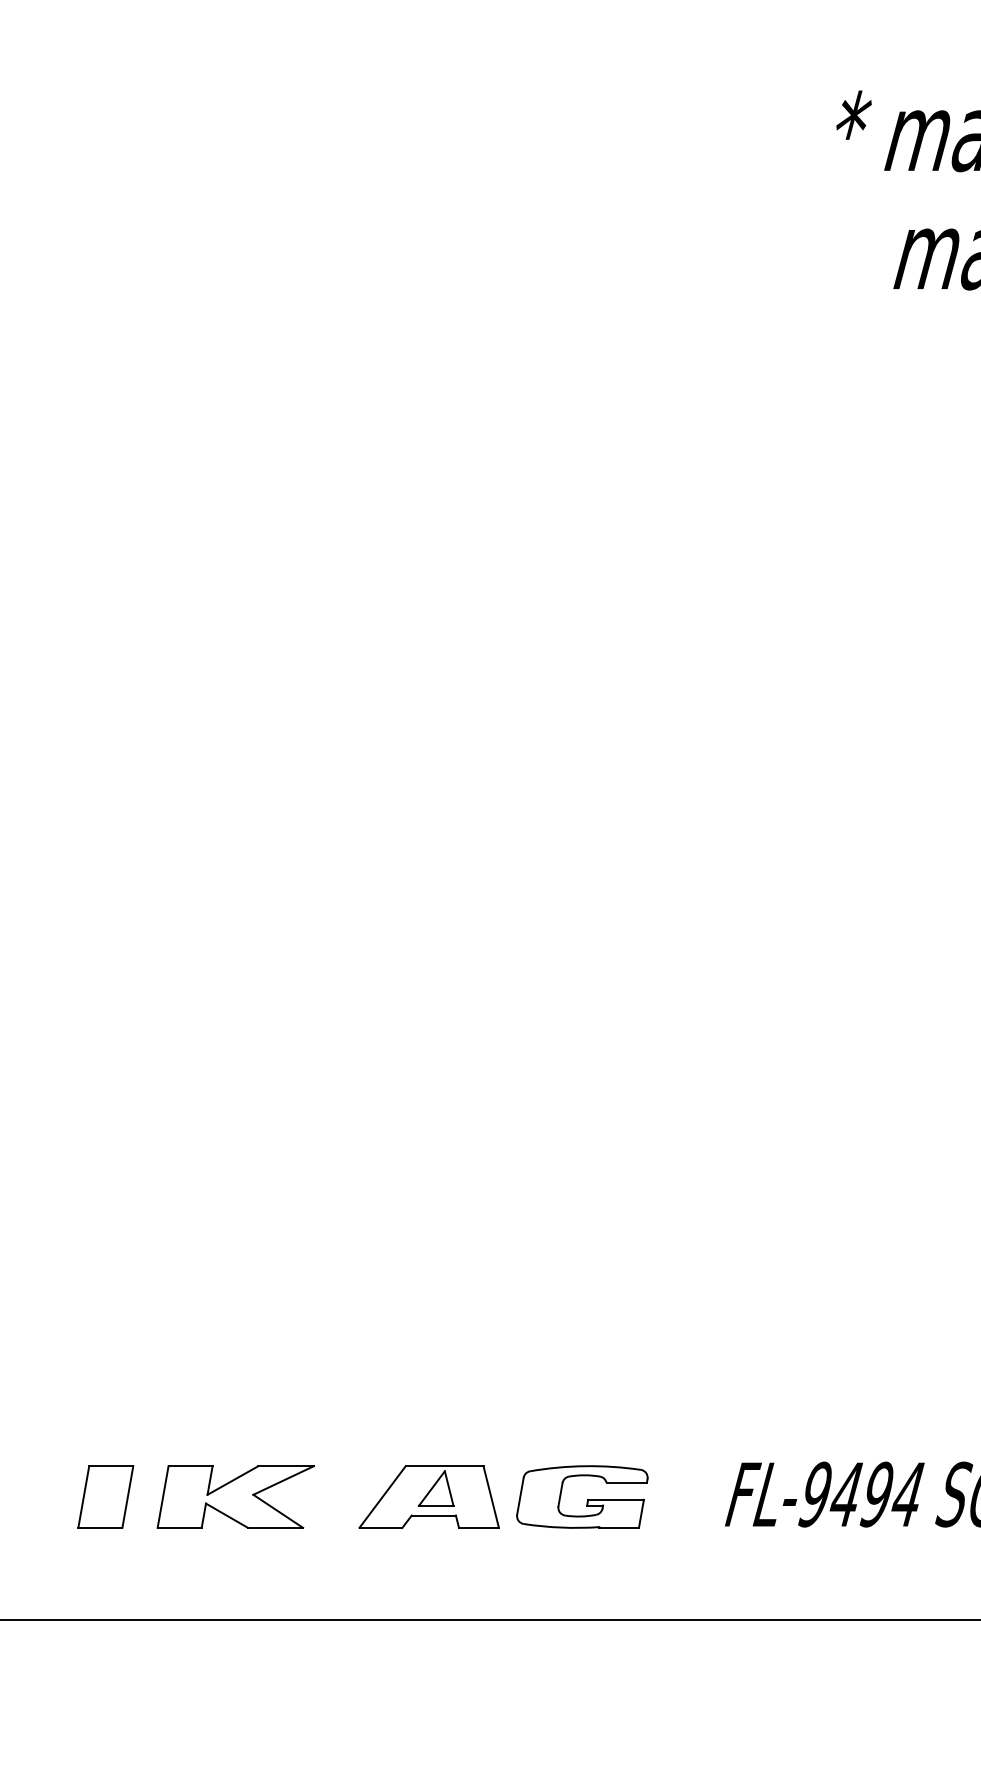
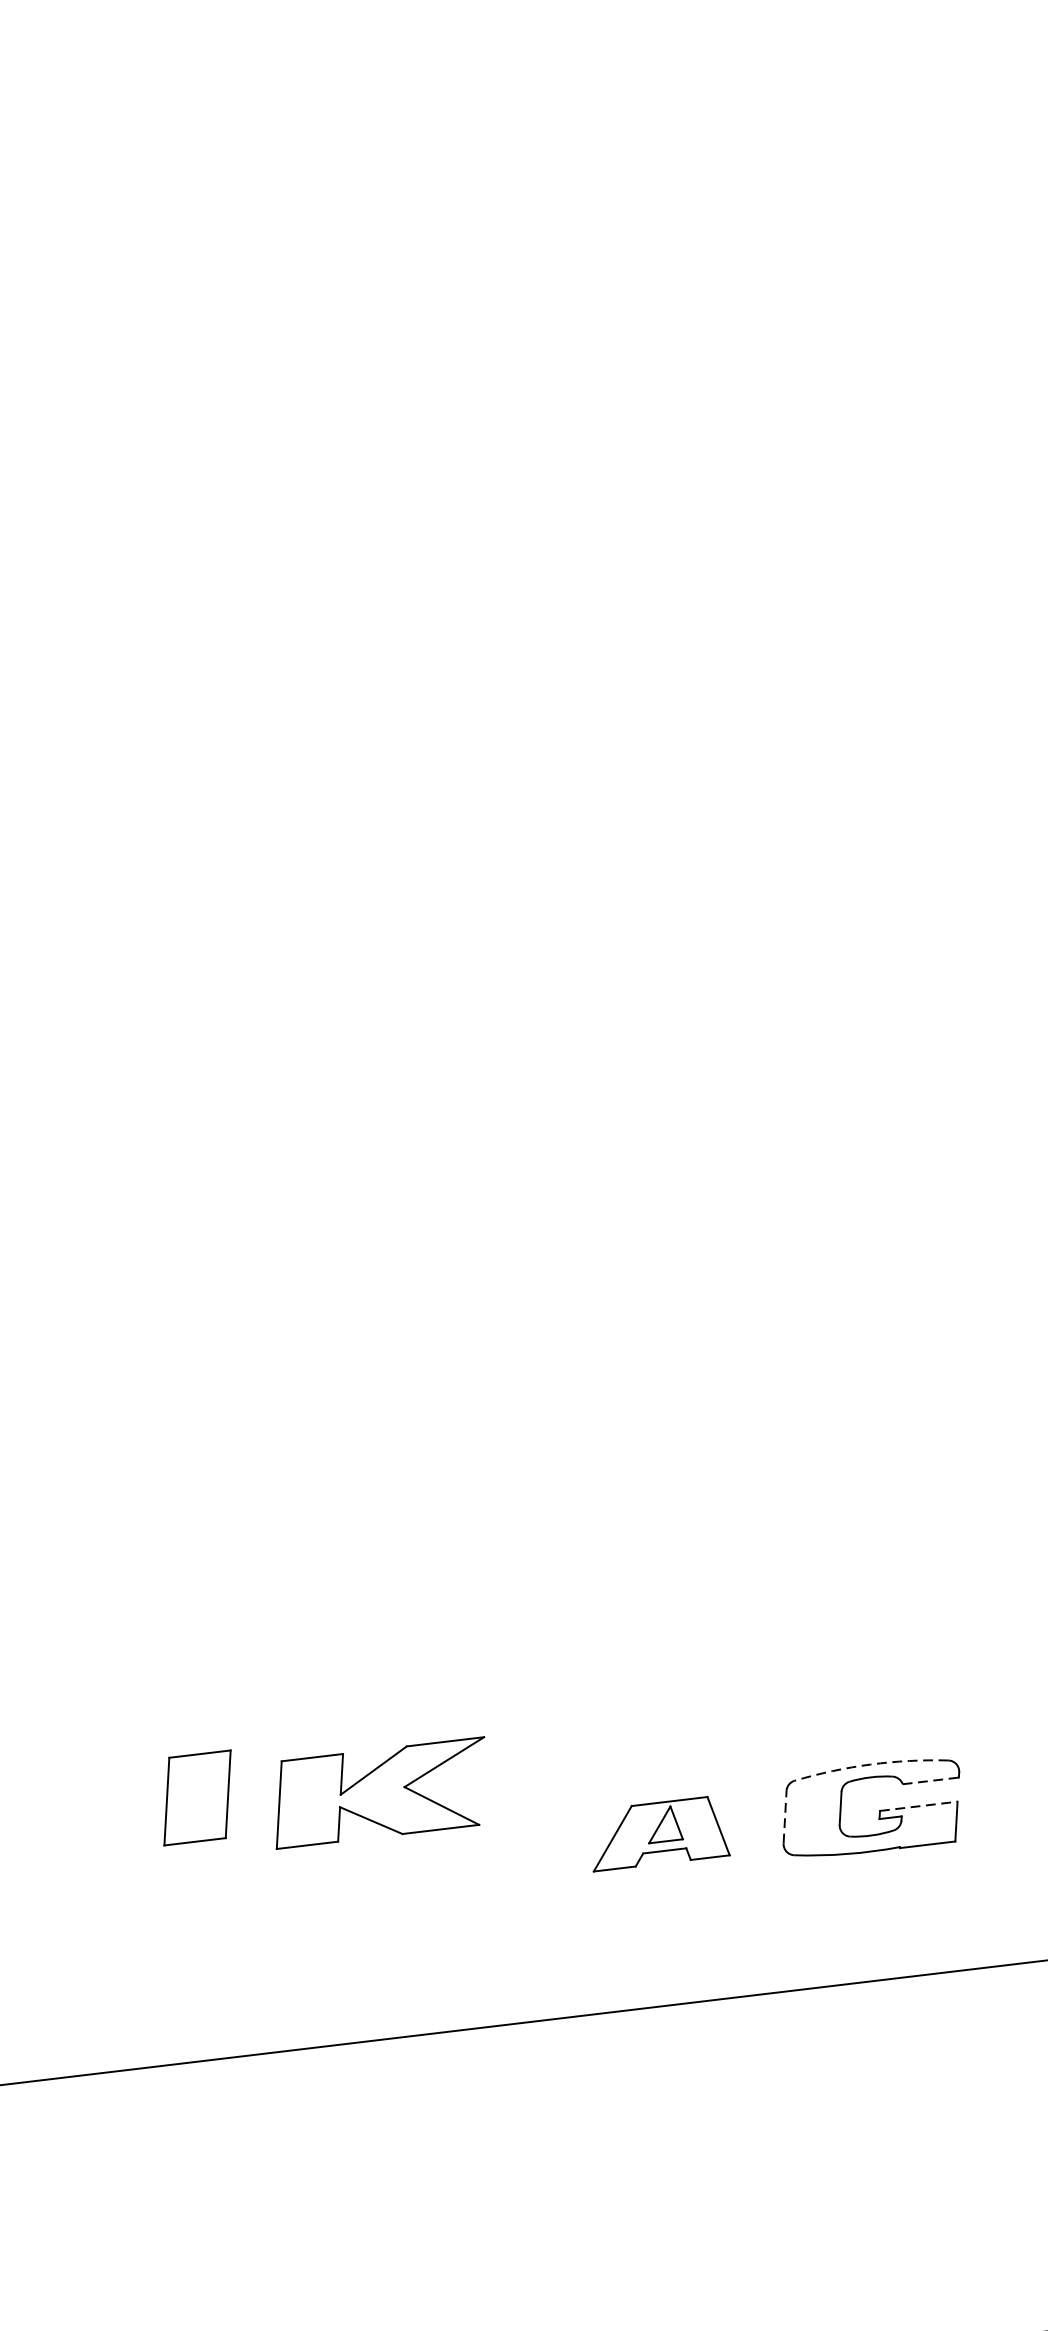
arc: (585, 1466) -> (870, 1764), solid -> dashed
line: (627, 1482) -> (931, 1780), solid -> dashed
part: (105, 1496) -> (196, 1797), moved
part: (235, 1496) -> (379, 1792), moved
part: (428, 1496) -> (657, 1832), size x0.7
line: (520, 1496) -> (785, 1817), solid -> dashed
line: (616, 1499) -> (919, 1805), solid -> dashed

